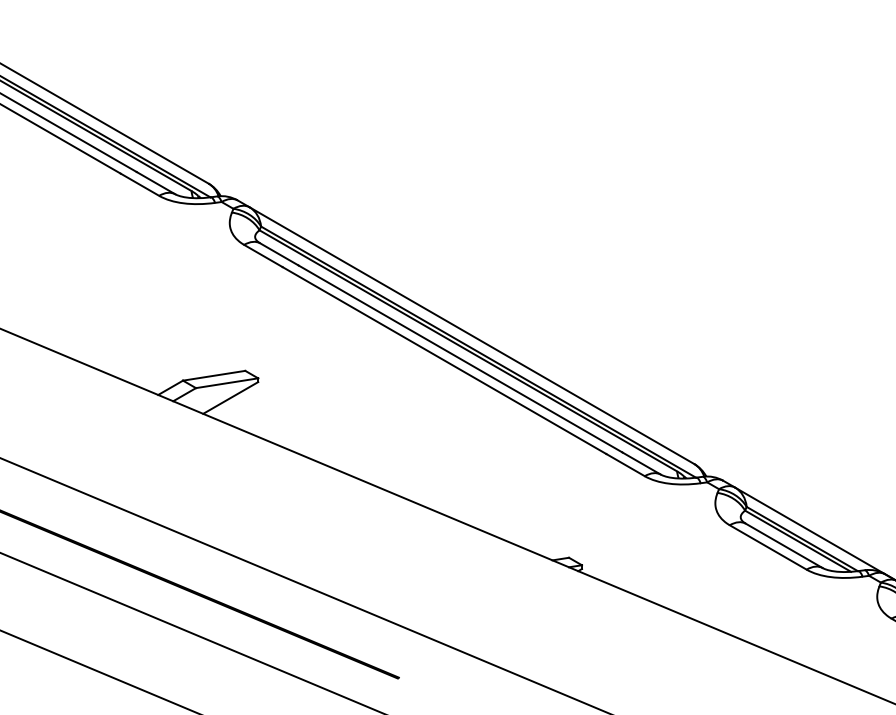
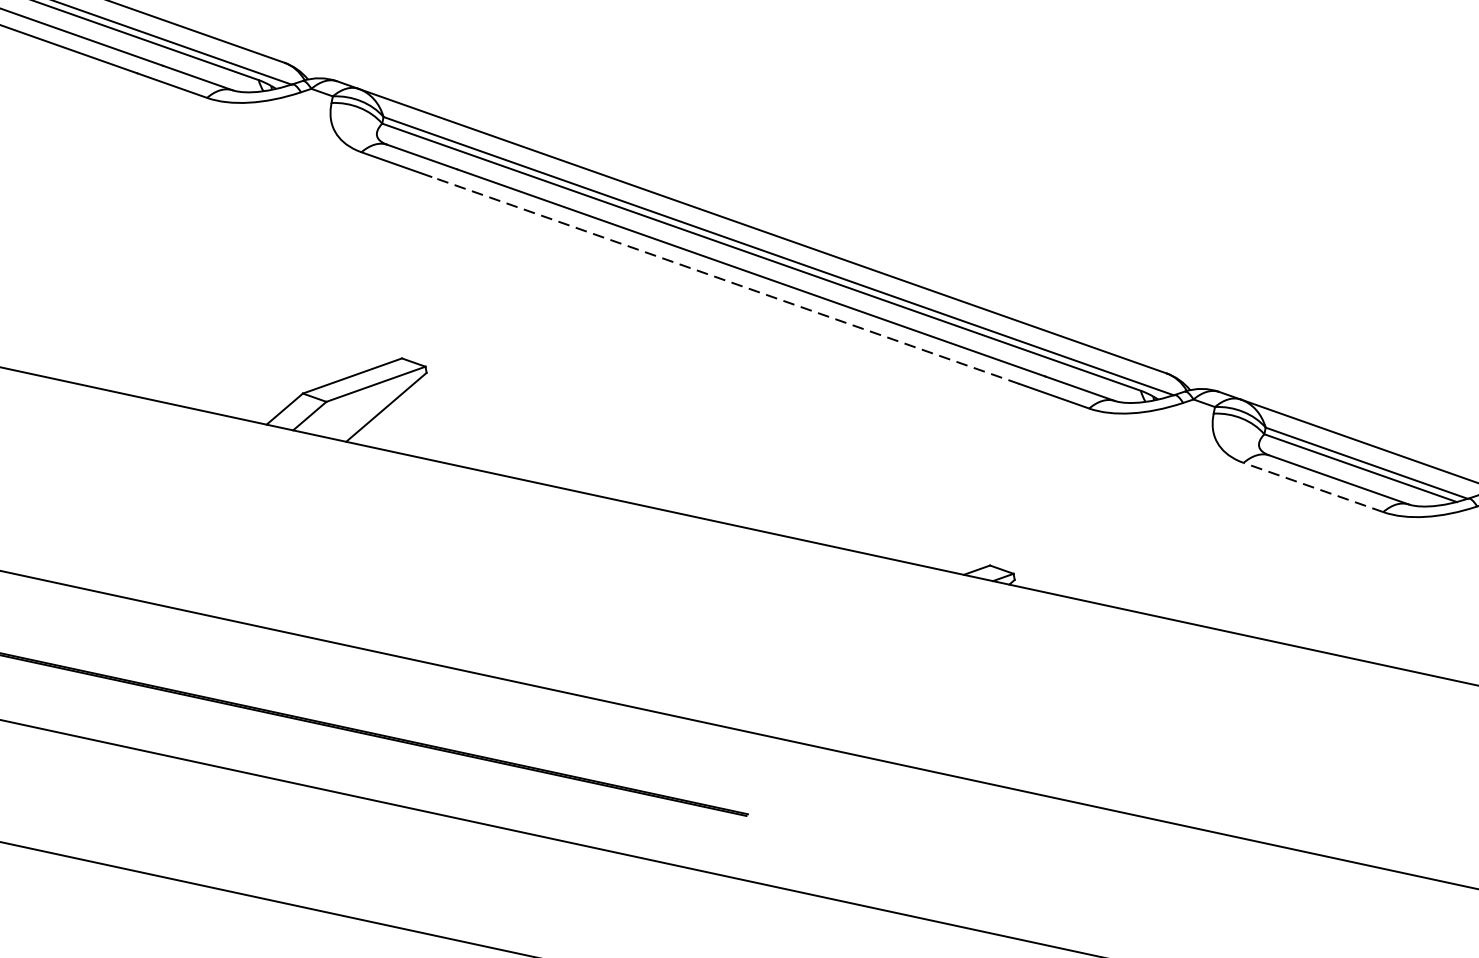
line: (444, 360) -> (725, 280), solid -> dashed
line: (767, 547) -> (1312, 487), solid -> dashed

